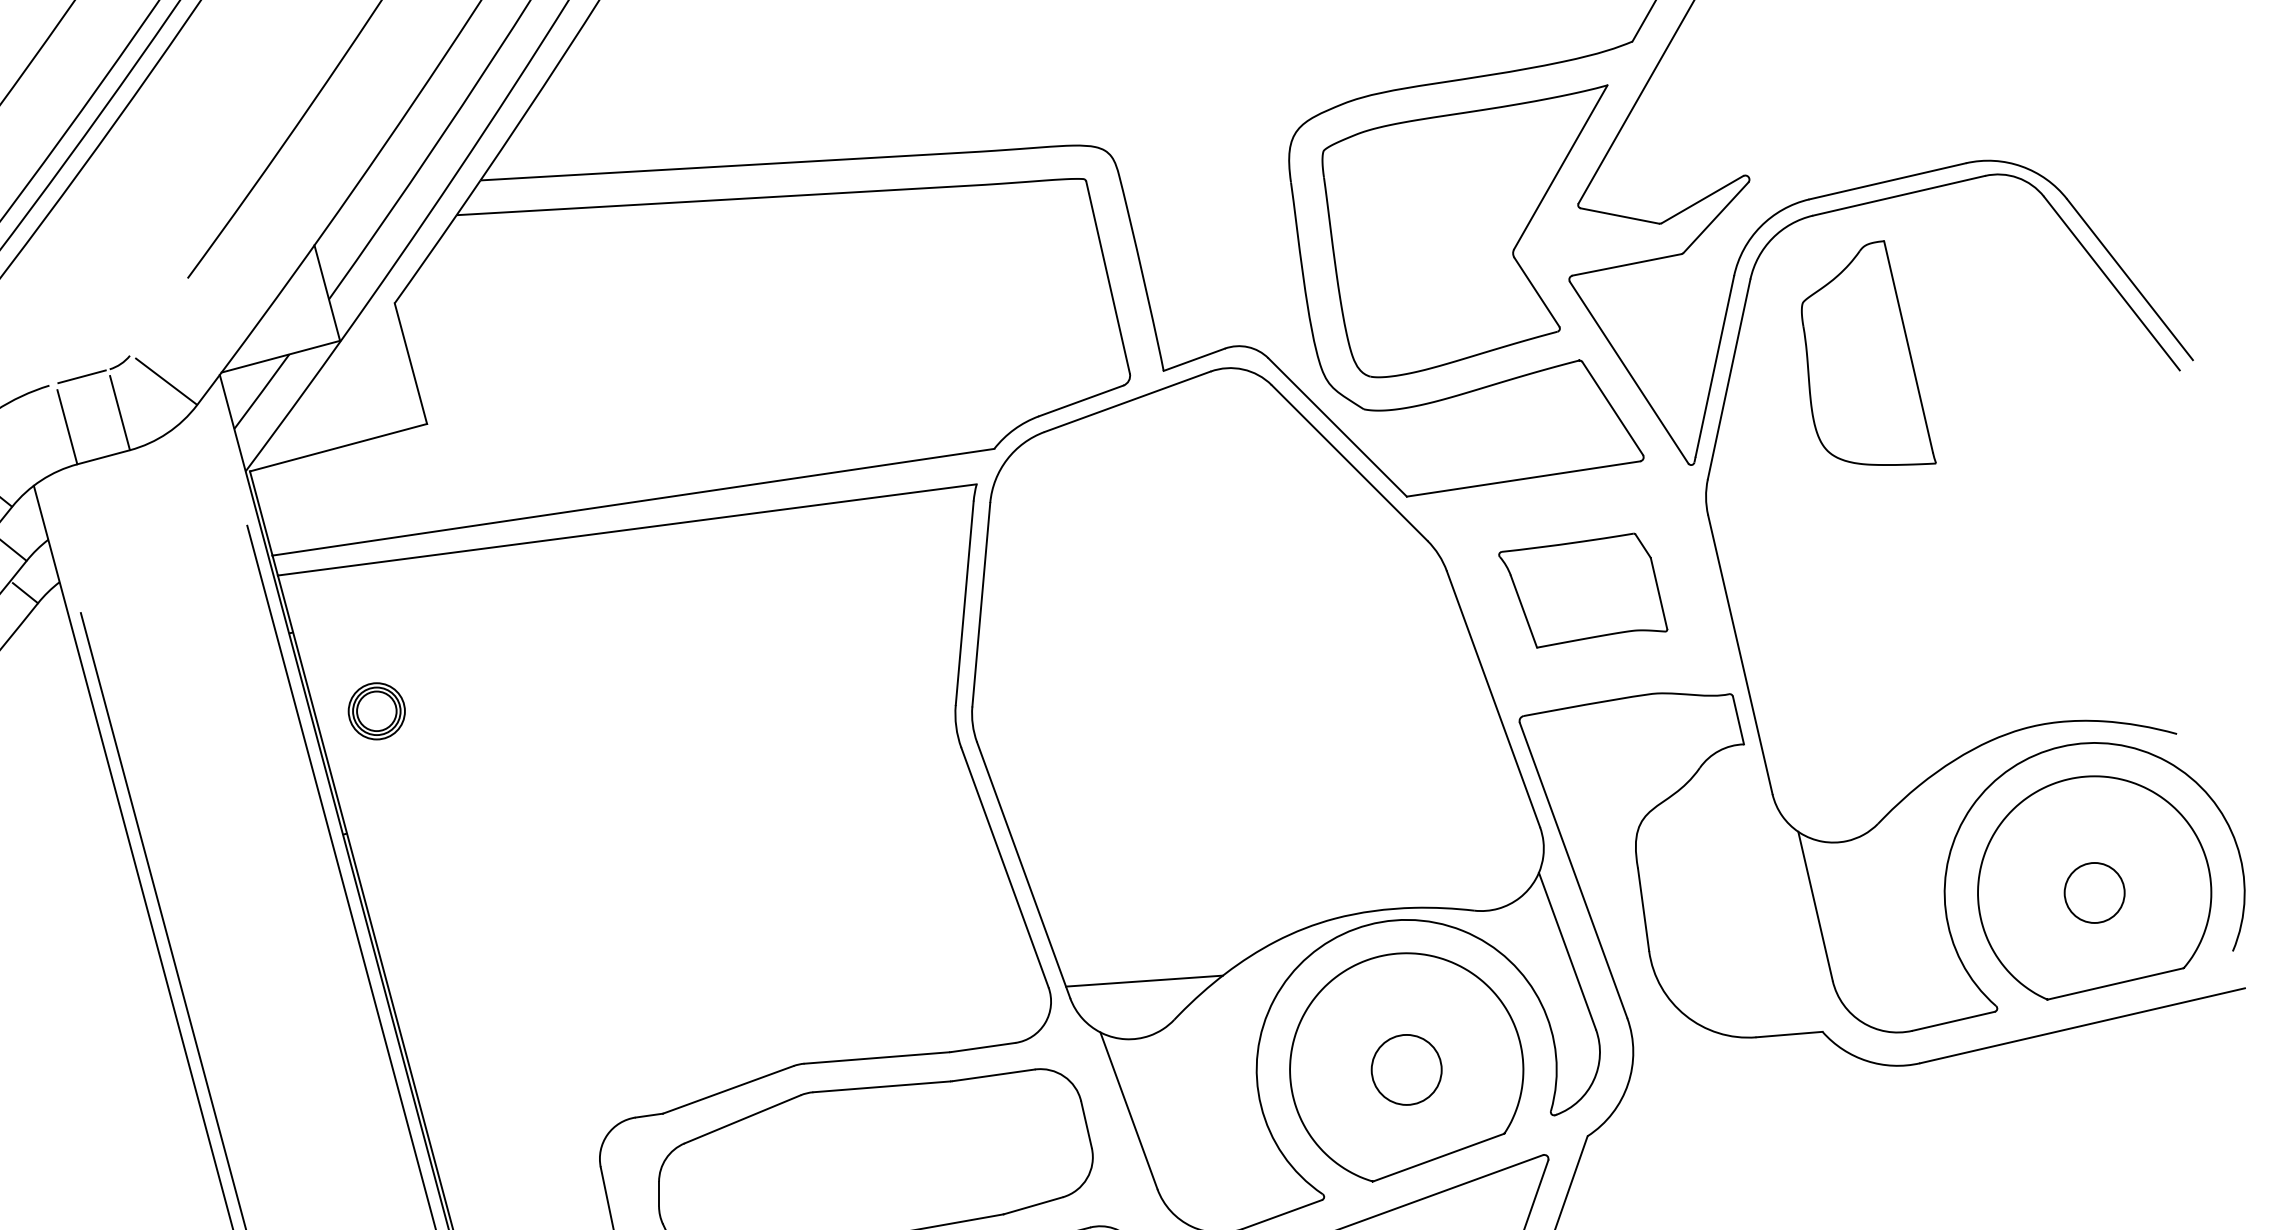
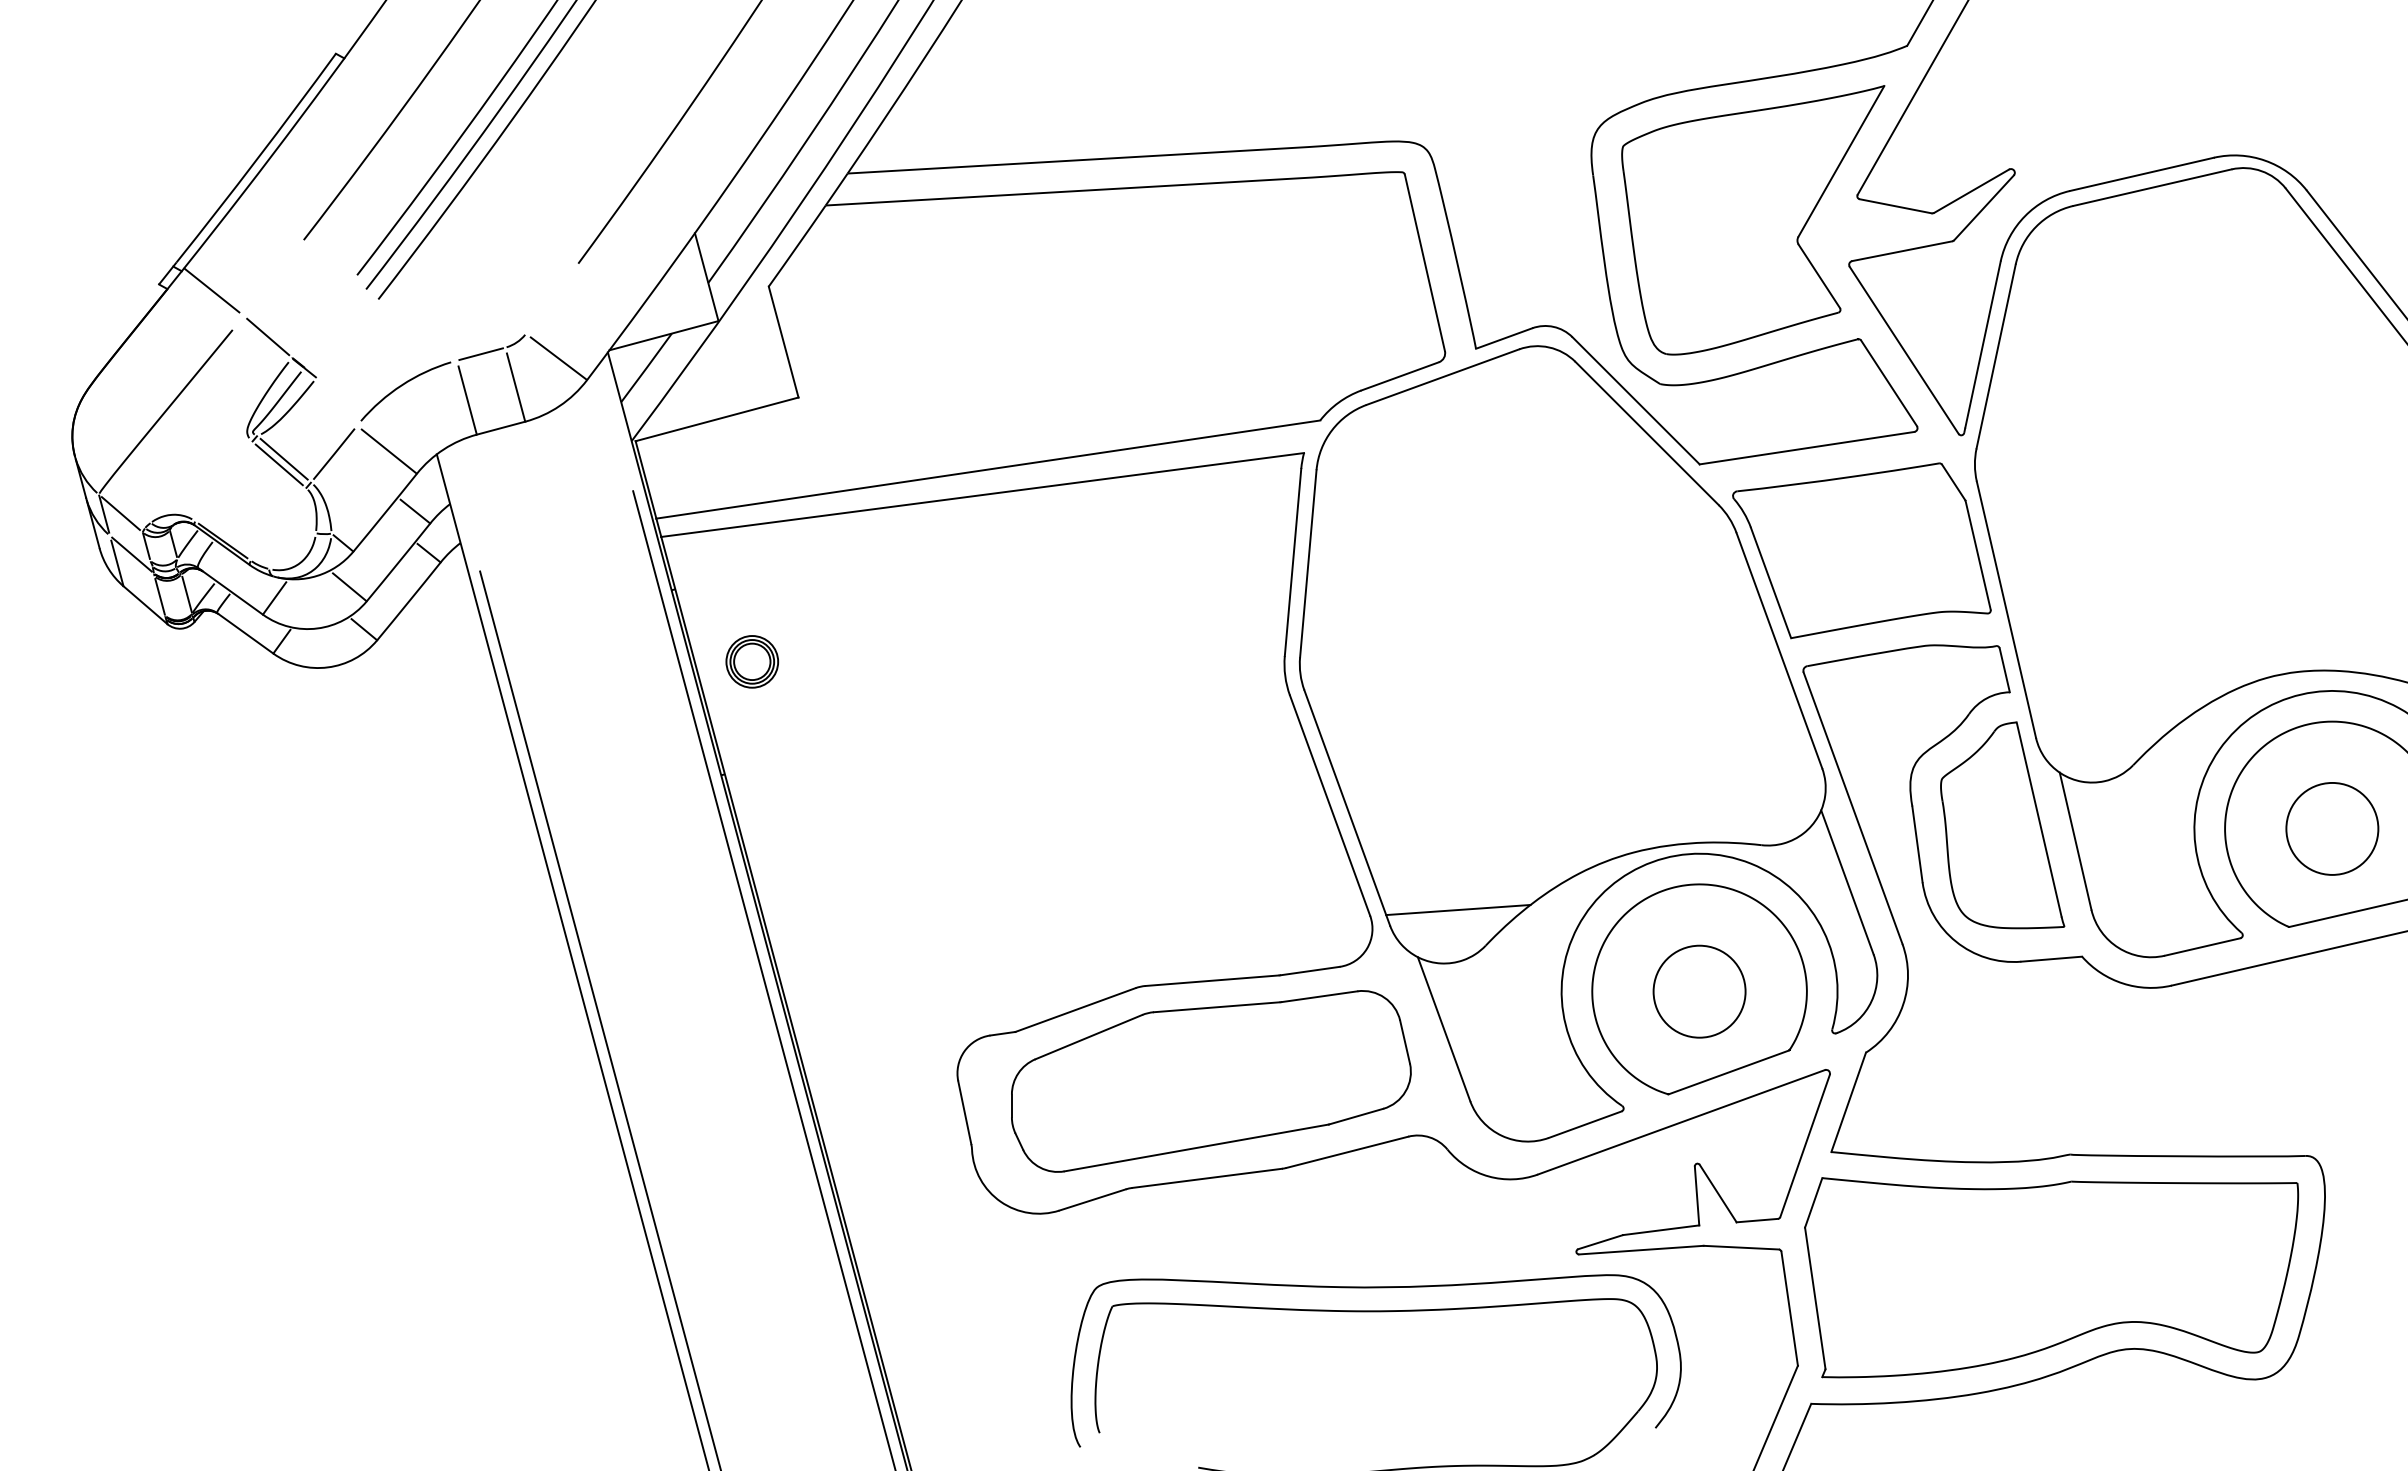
part: (1868, 353) -> (2002, 825), moved
part: (1582, 590) -> (1861, 550), size x1.67
circle: (2094, 892) -> (2332, 828), size x1.67
circle: (1406, 1069) -> (1699, 991), size x1.43

